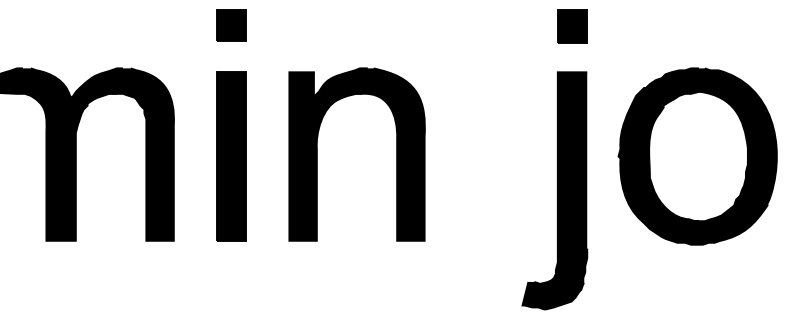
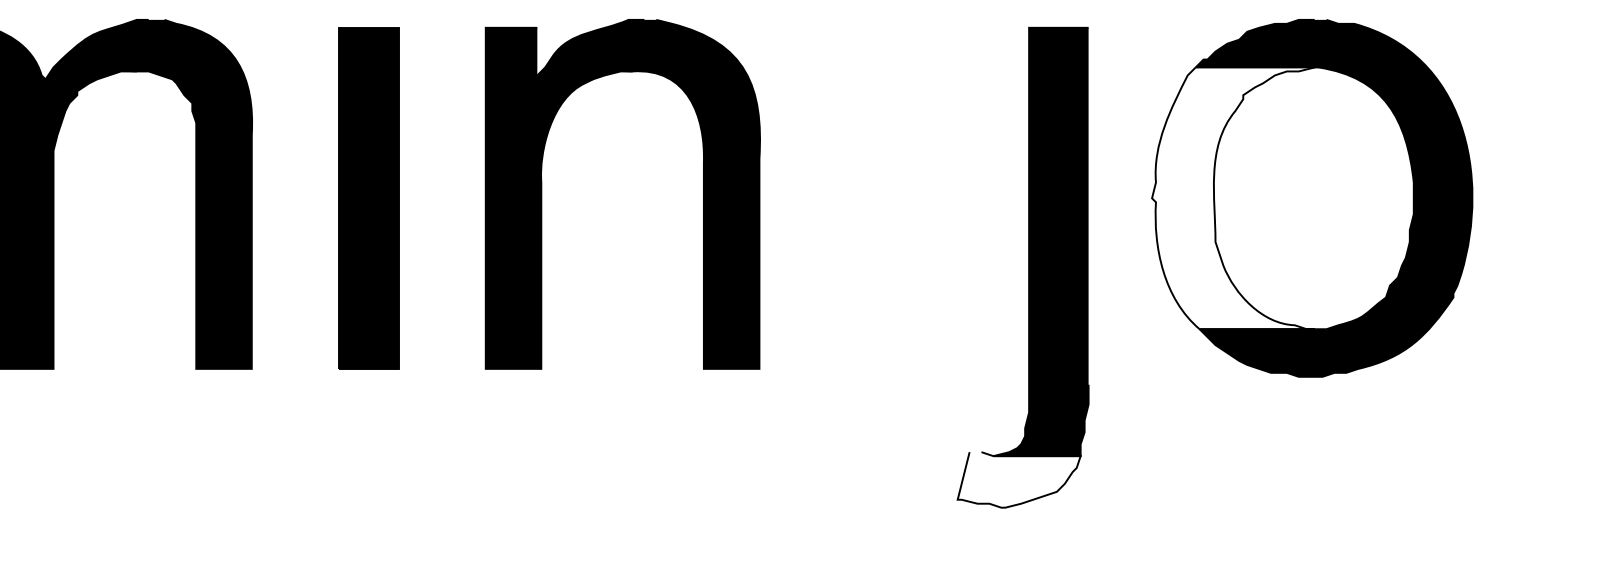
fill: (658, 156) -> (1232, 198), removed
fill: (552, 295) -> (1018, 479), removed

